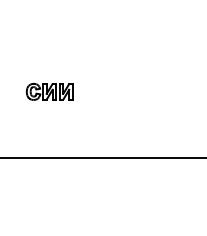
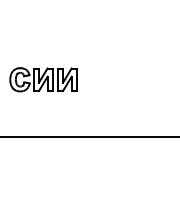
part: (49, 91) -> (43, 79), size x1.67

